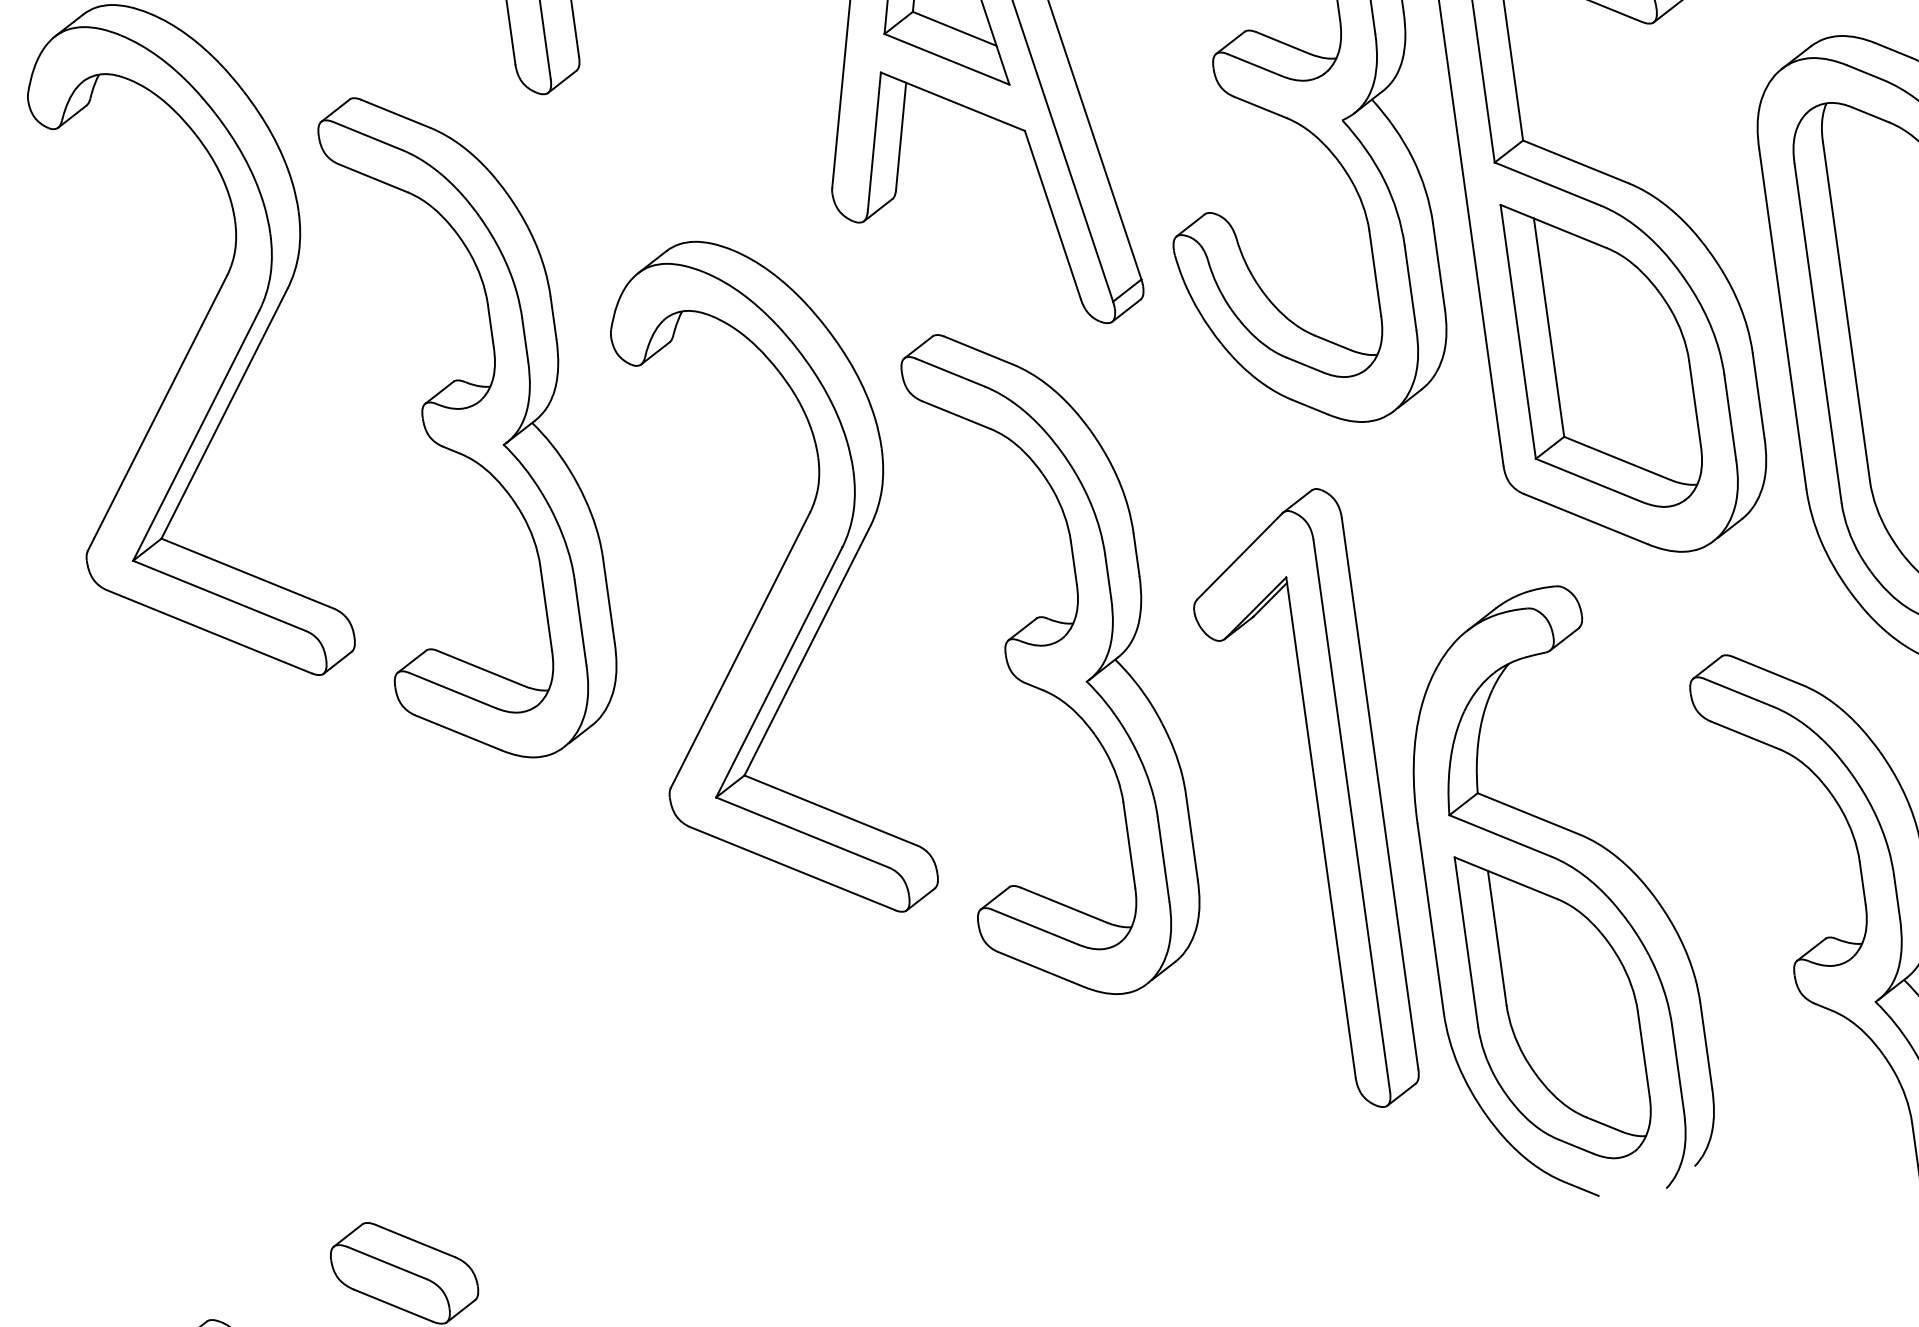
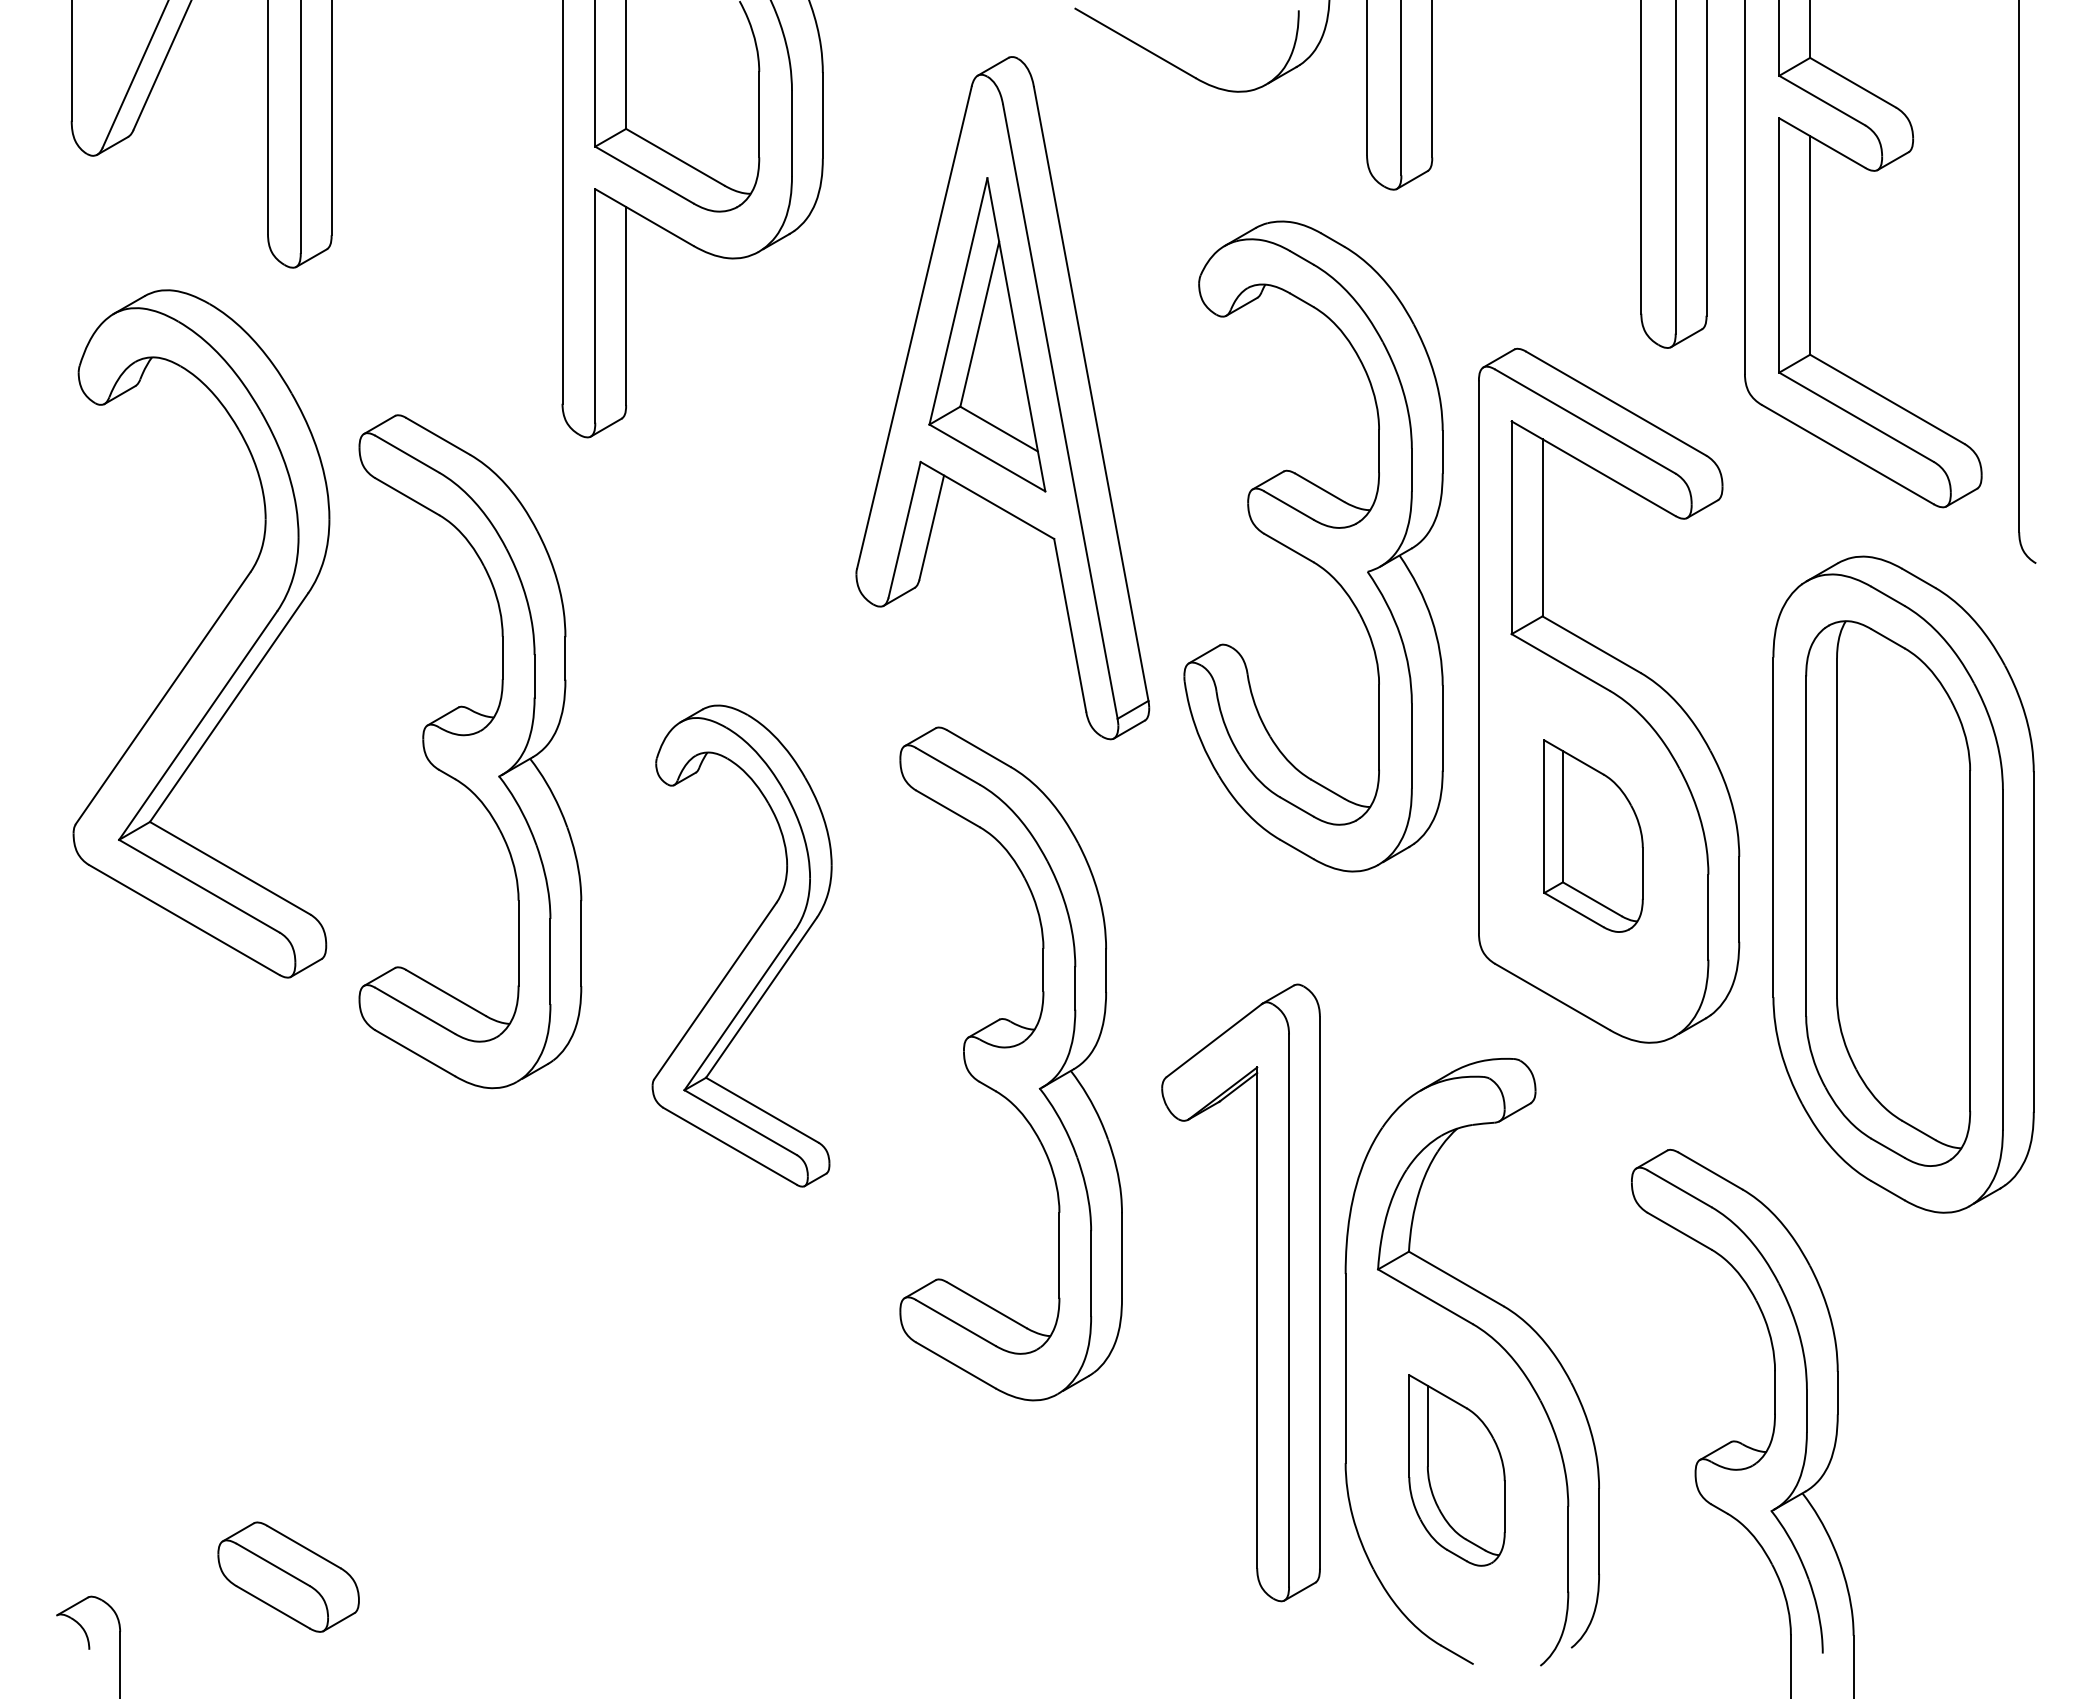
part: (1604, 352) -> (1593, 835), size x0.6
part: (769, 580) -> (741, 945), size x0.7
part: (1316, 802) -> (1256, 1292), moved
part: (1555, 1005) -> (1456, 1470), size x0.6

